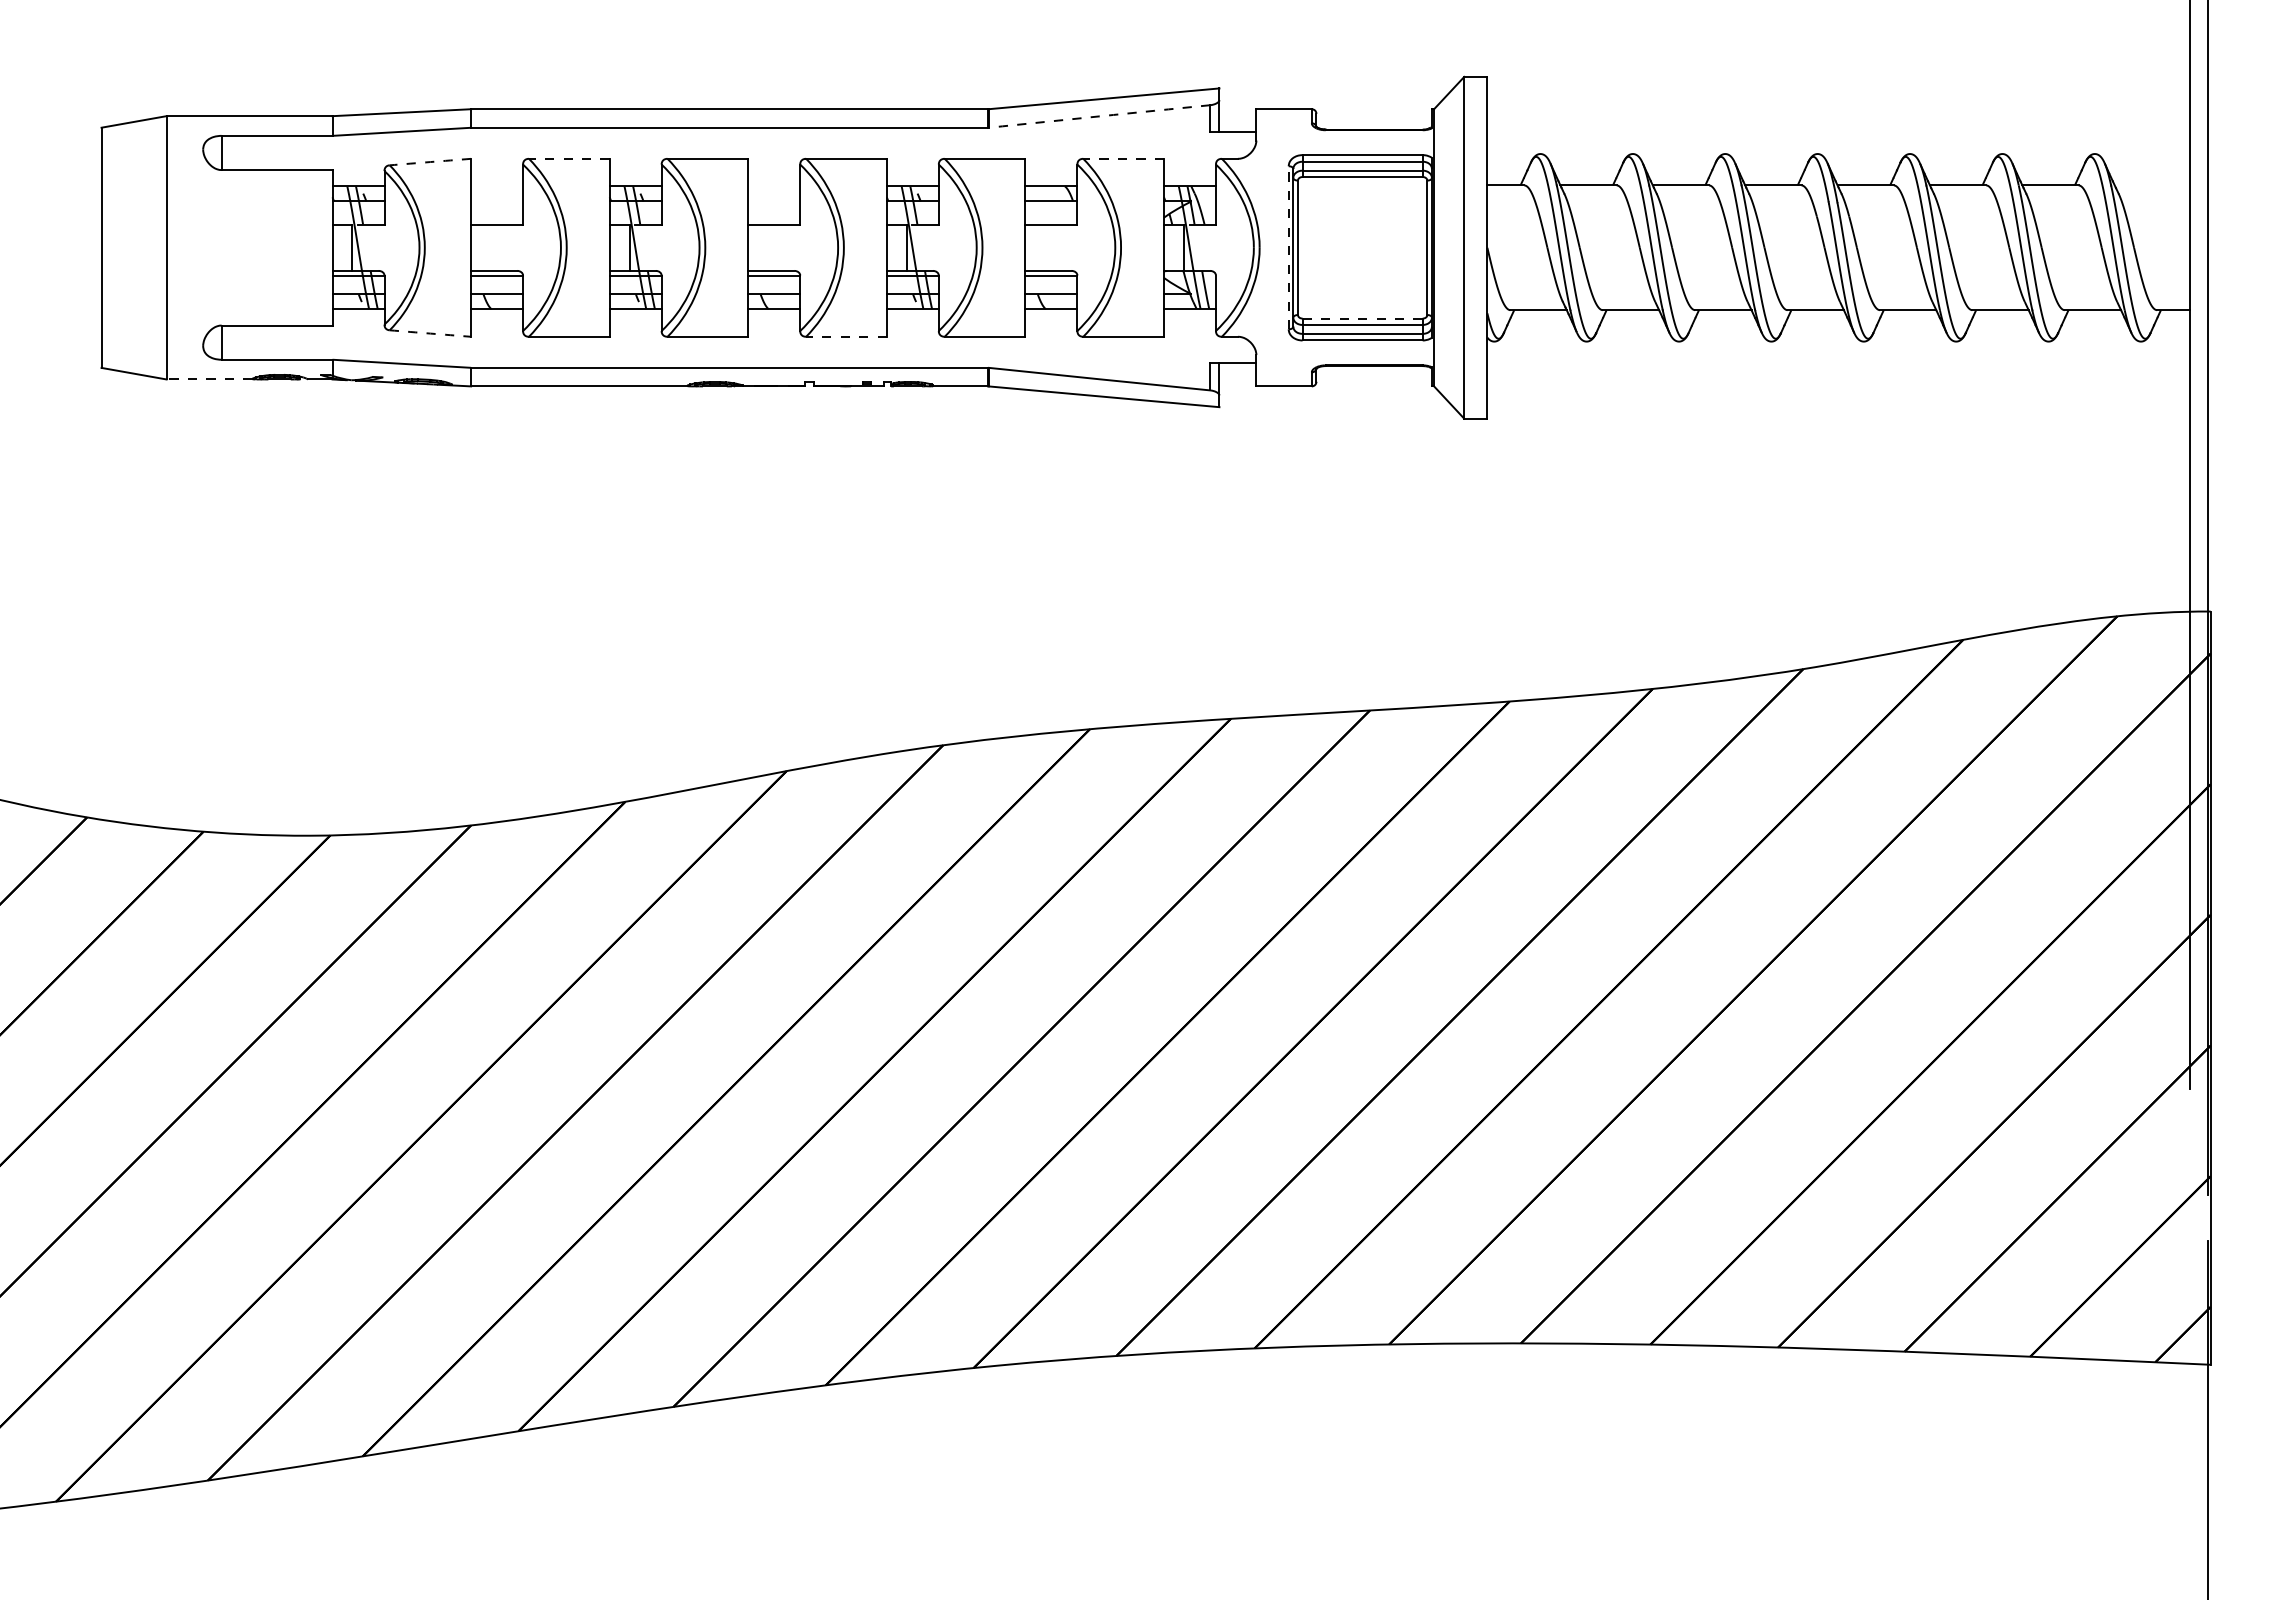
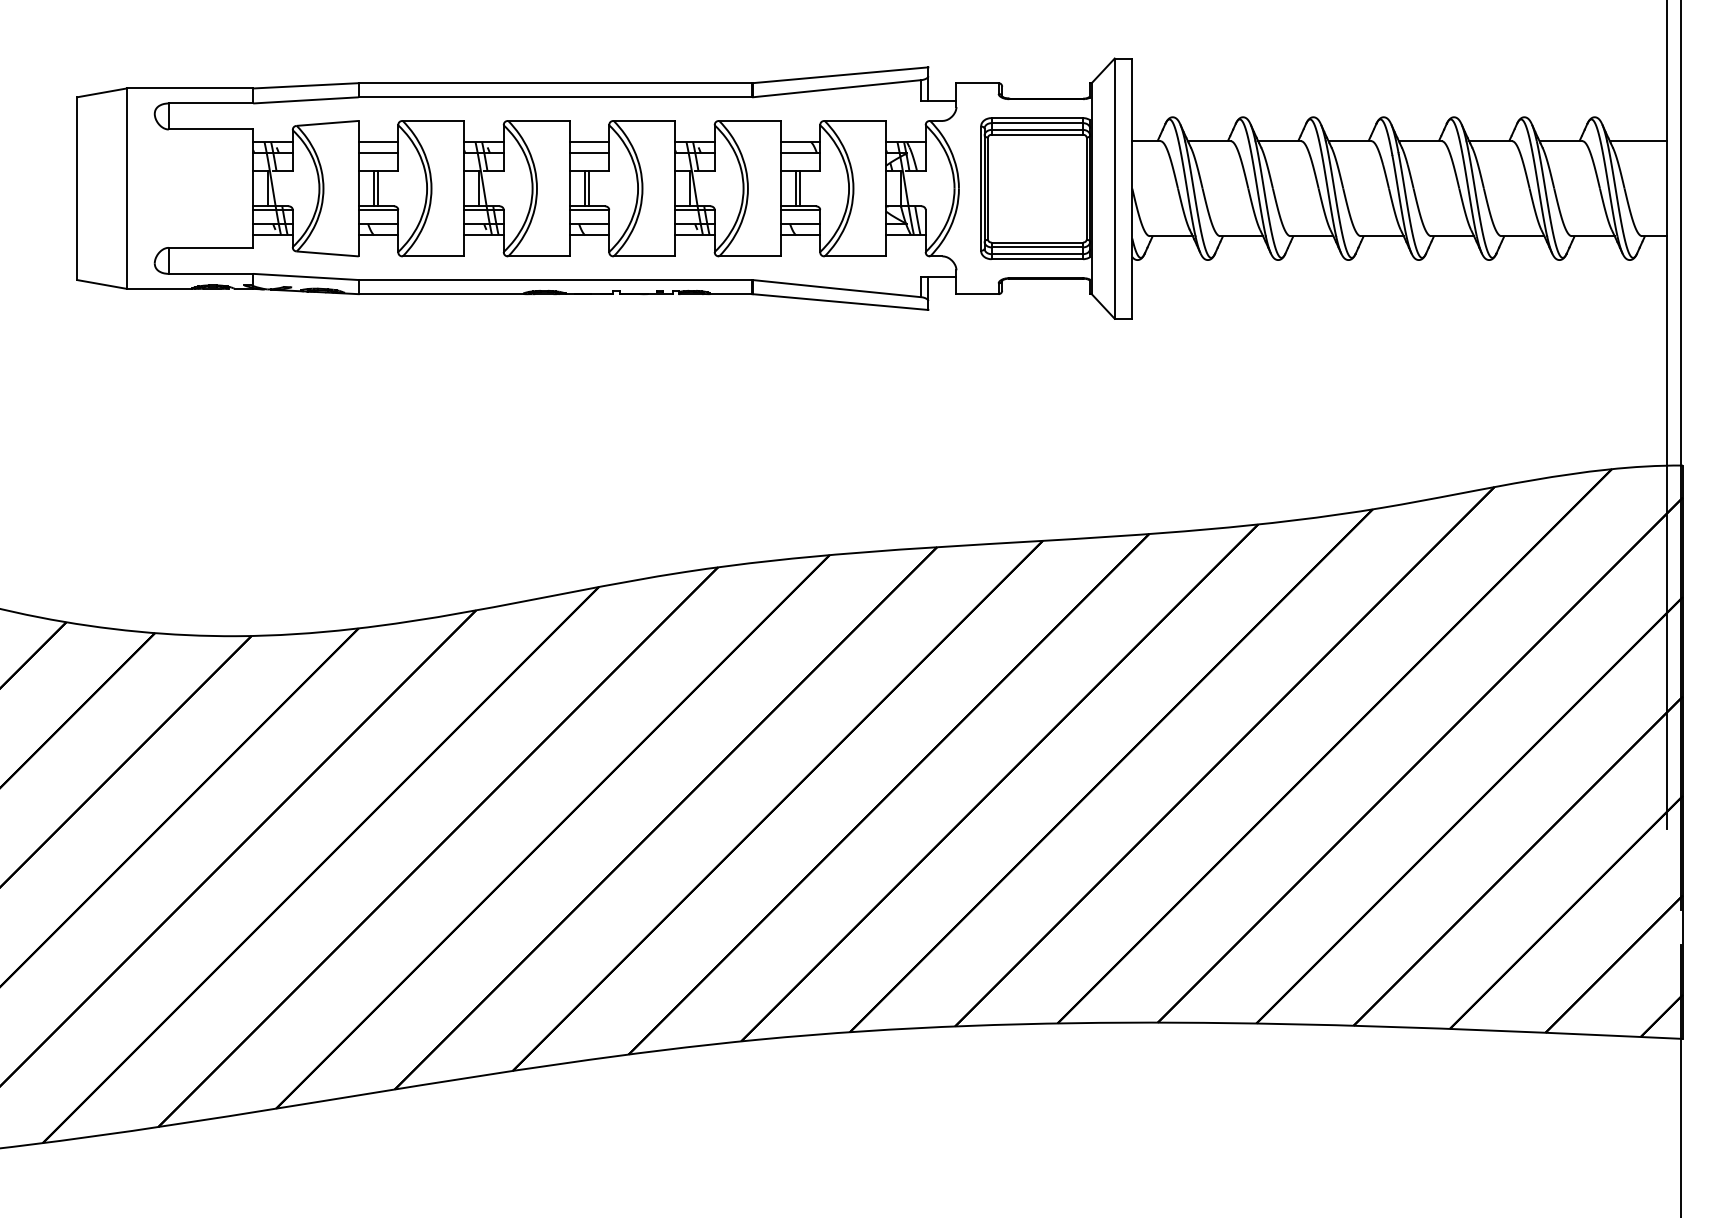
arc: (1099, 116) -> (837, 88), dashed -> solid
line: (568, 158) -> (432, 120), dashed -> solid
line: (1123, 158) -> (855, 120), dashed -> solid
arc: (430, 162) -> (327, 123), dashed -> solid
line: (2152, 185) -> (1638, 141), added
line: (497, 186) -> (378, 142), added
line: (774, 186) -> (589, 142), added
line: (497, 201) -> (378, 153), added
line: (774, 201) -> (589, 153), added
line: (490, 247) -> (373, 188), added
line: (496, 247) -> (378, 188), added
line: (768, 247) -> (585, 188), added
line: (773, 247) -> (588, 188), added
line: (1045, 247) -> (795, 188), added
line: (1051, 247) -> (800, 188), added
line: (1288, 247) -> (980, 188), dashed -> solid
line: (1363, 318) -> (1038, 242), dashed -> solid
arc: (430, 333) -> (327, 253), dashed -> solid
line: (846, 336) -> (644, 256), dashed -> solid
line: (209, 379) -> (159, 288), dashed -> solid

